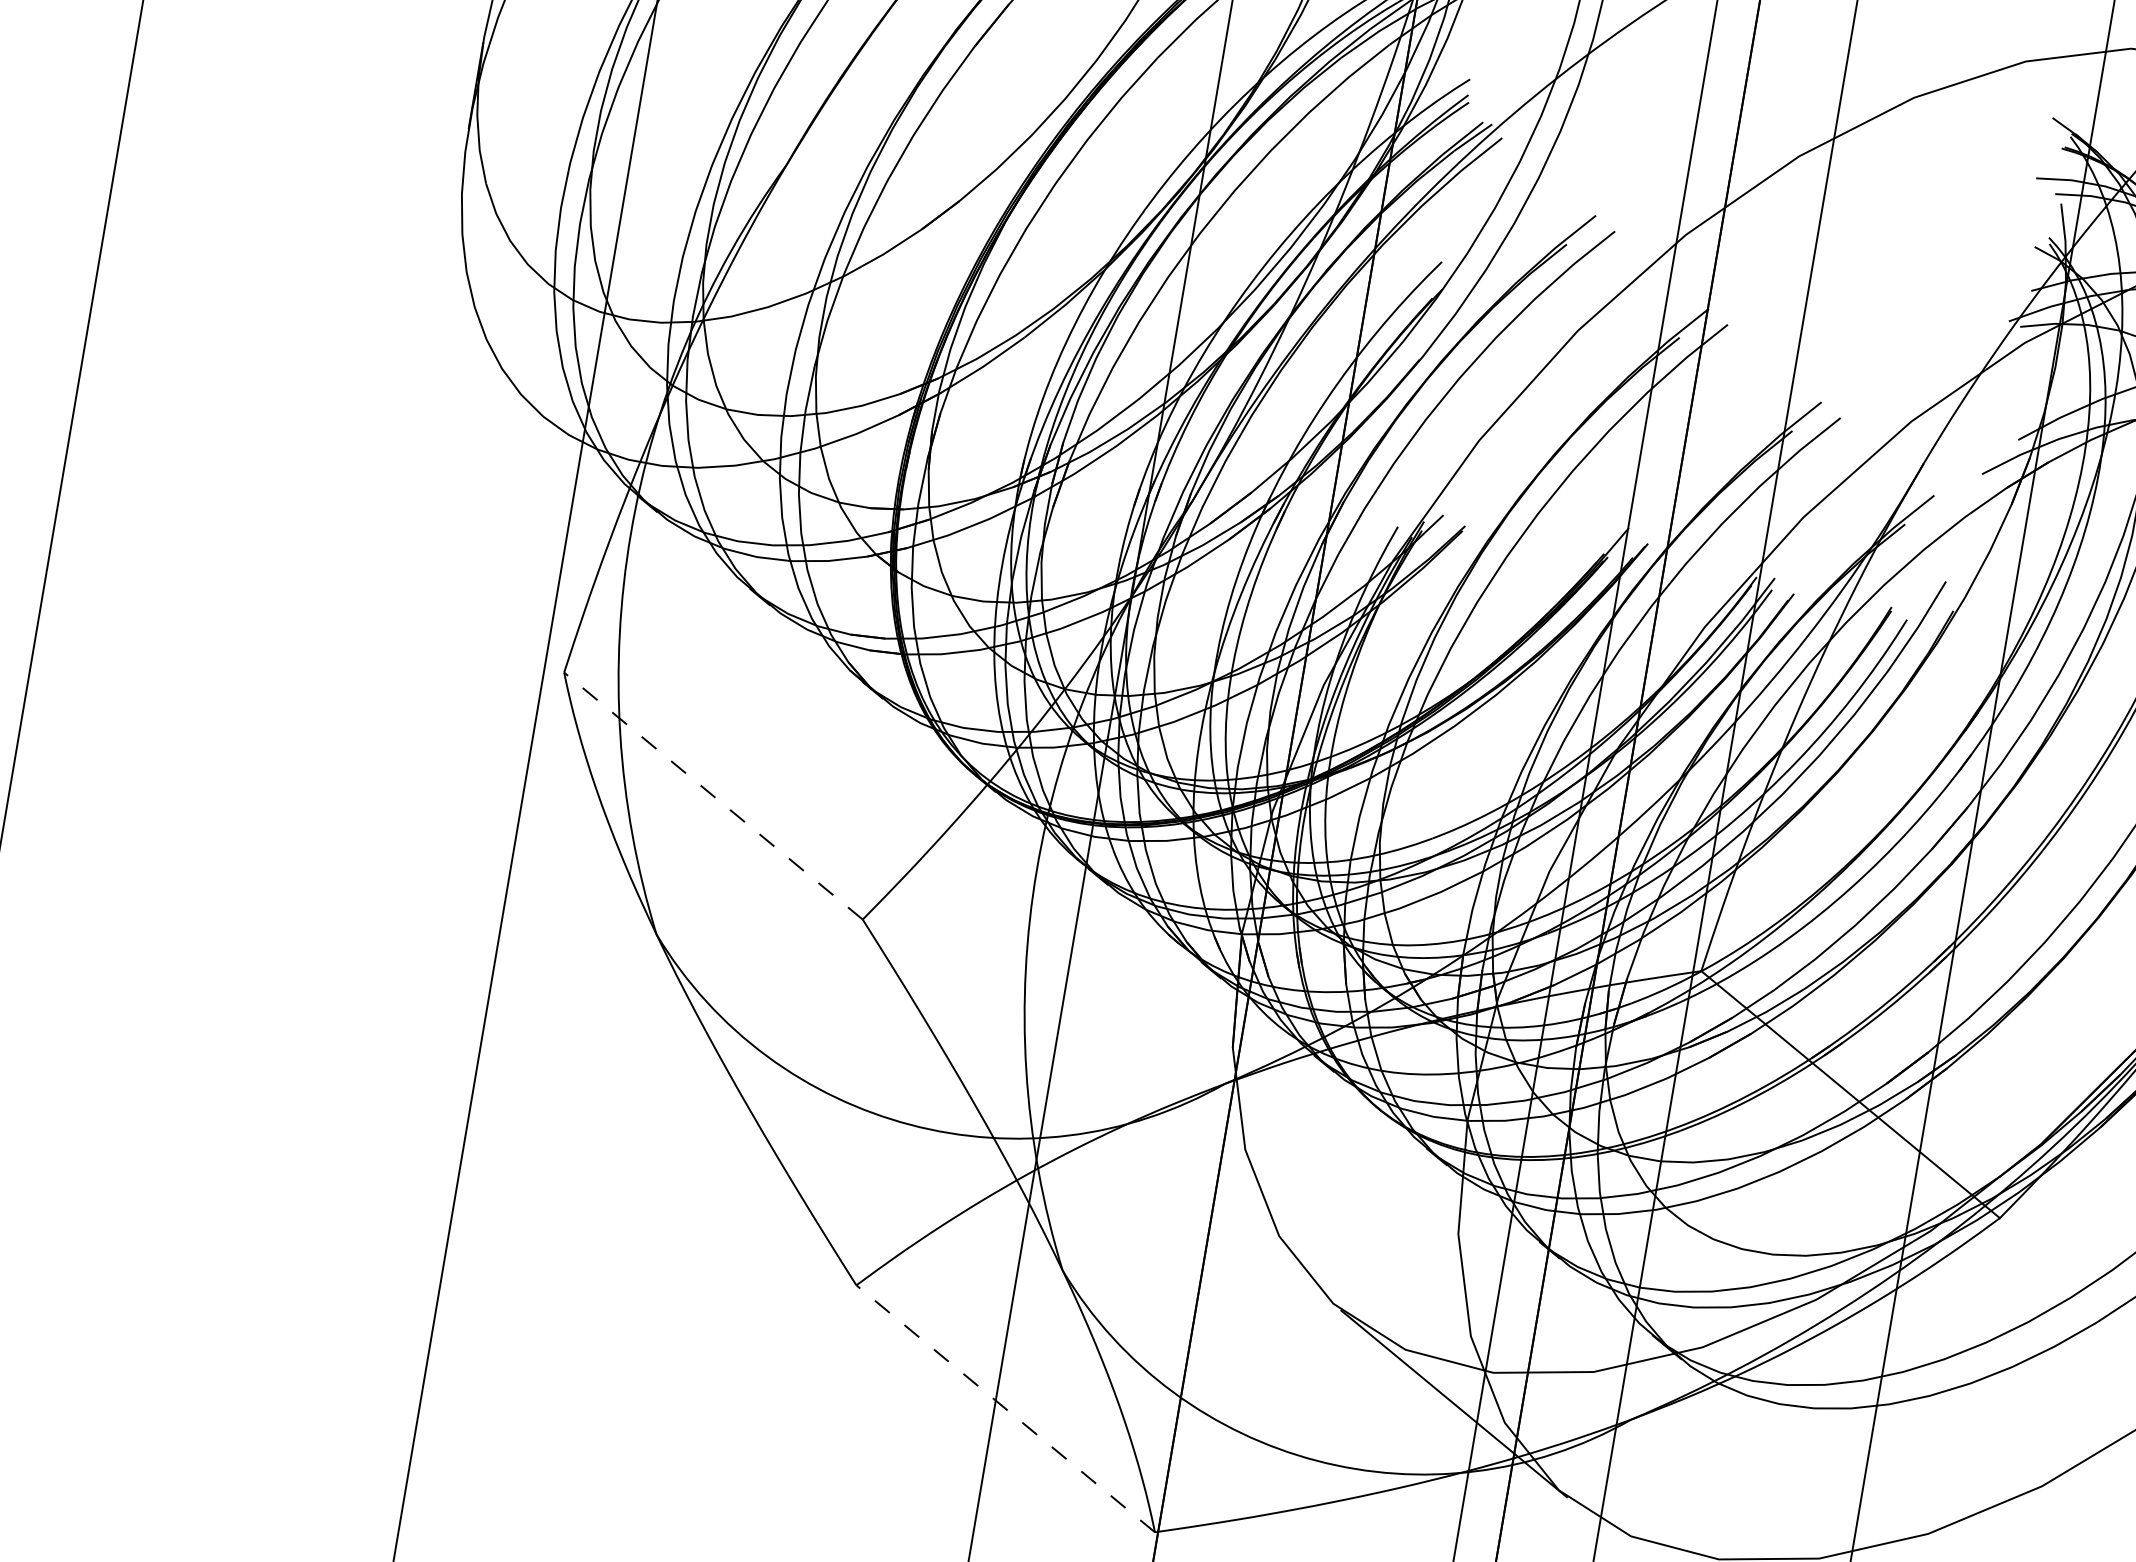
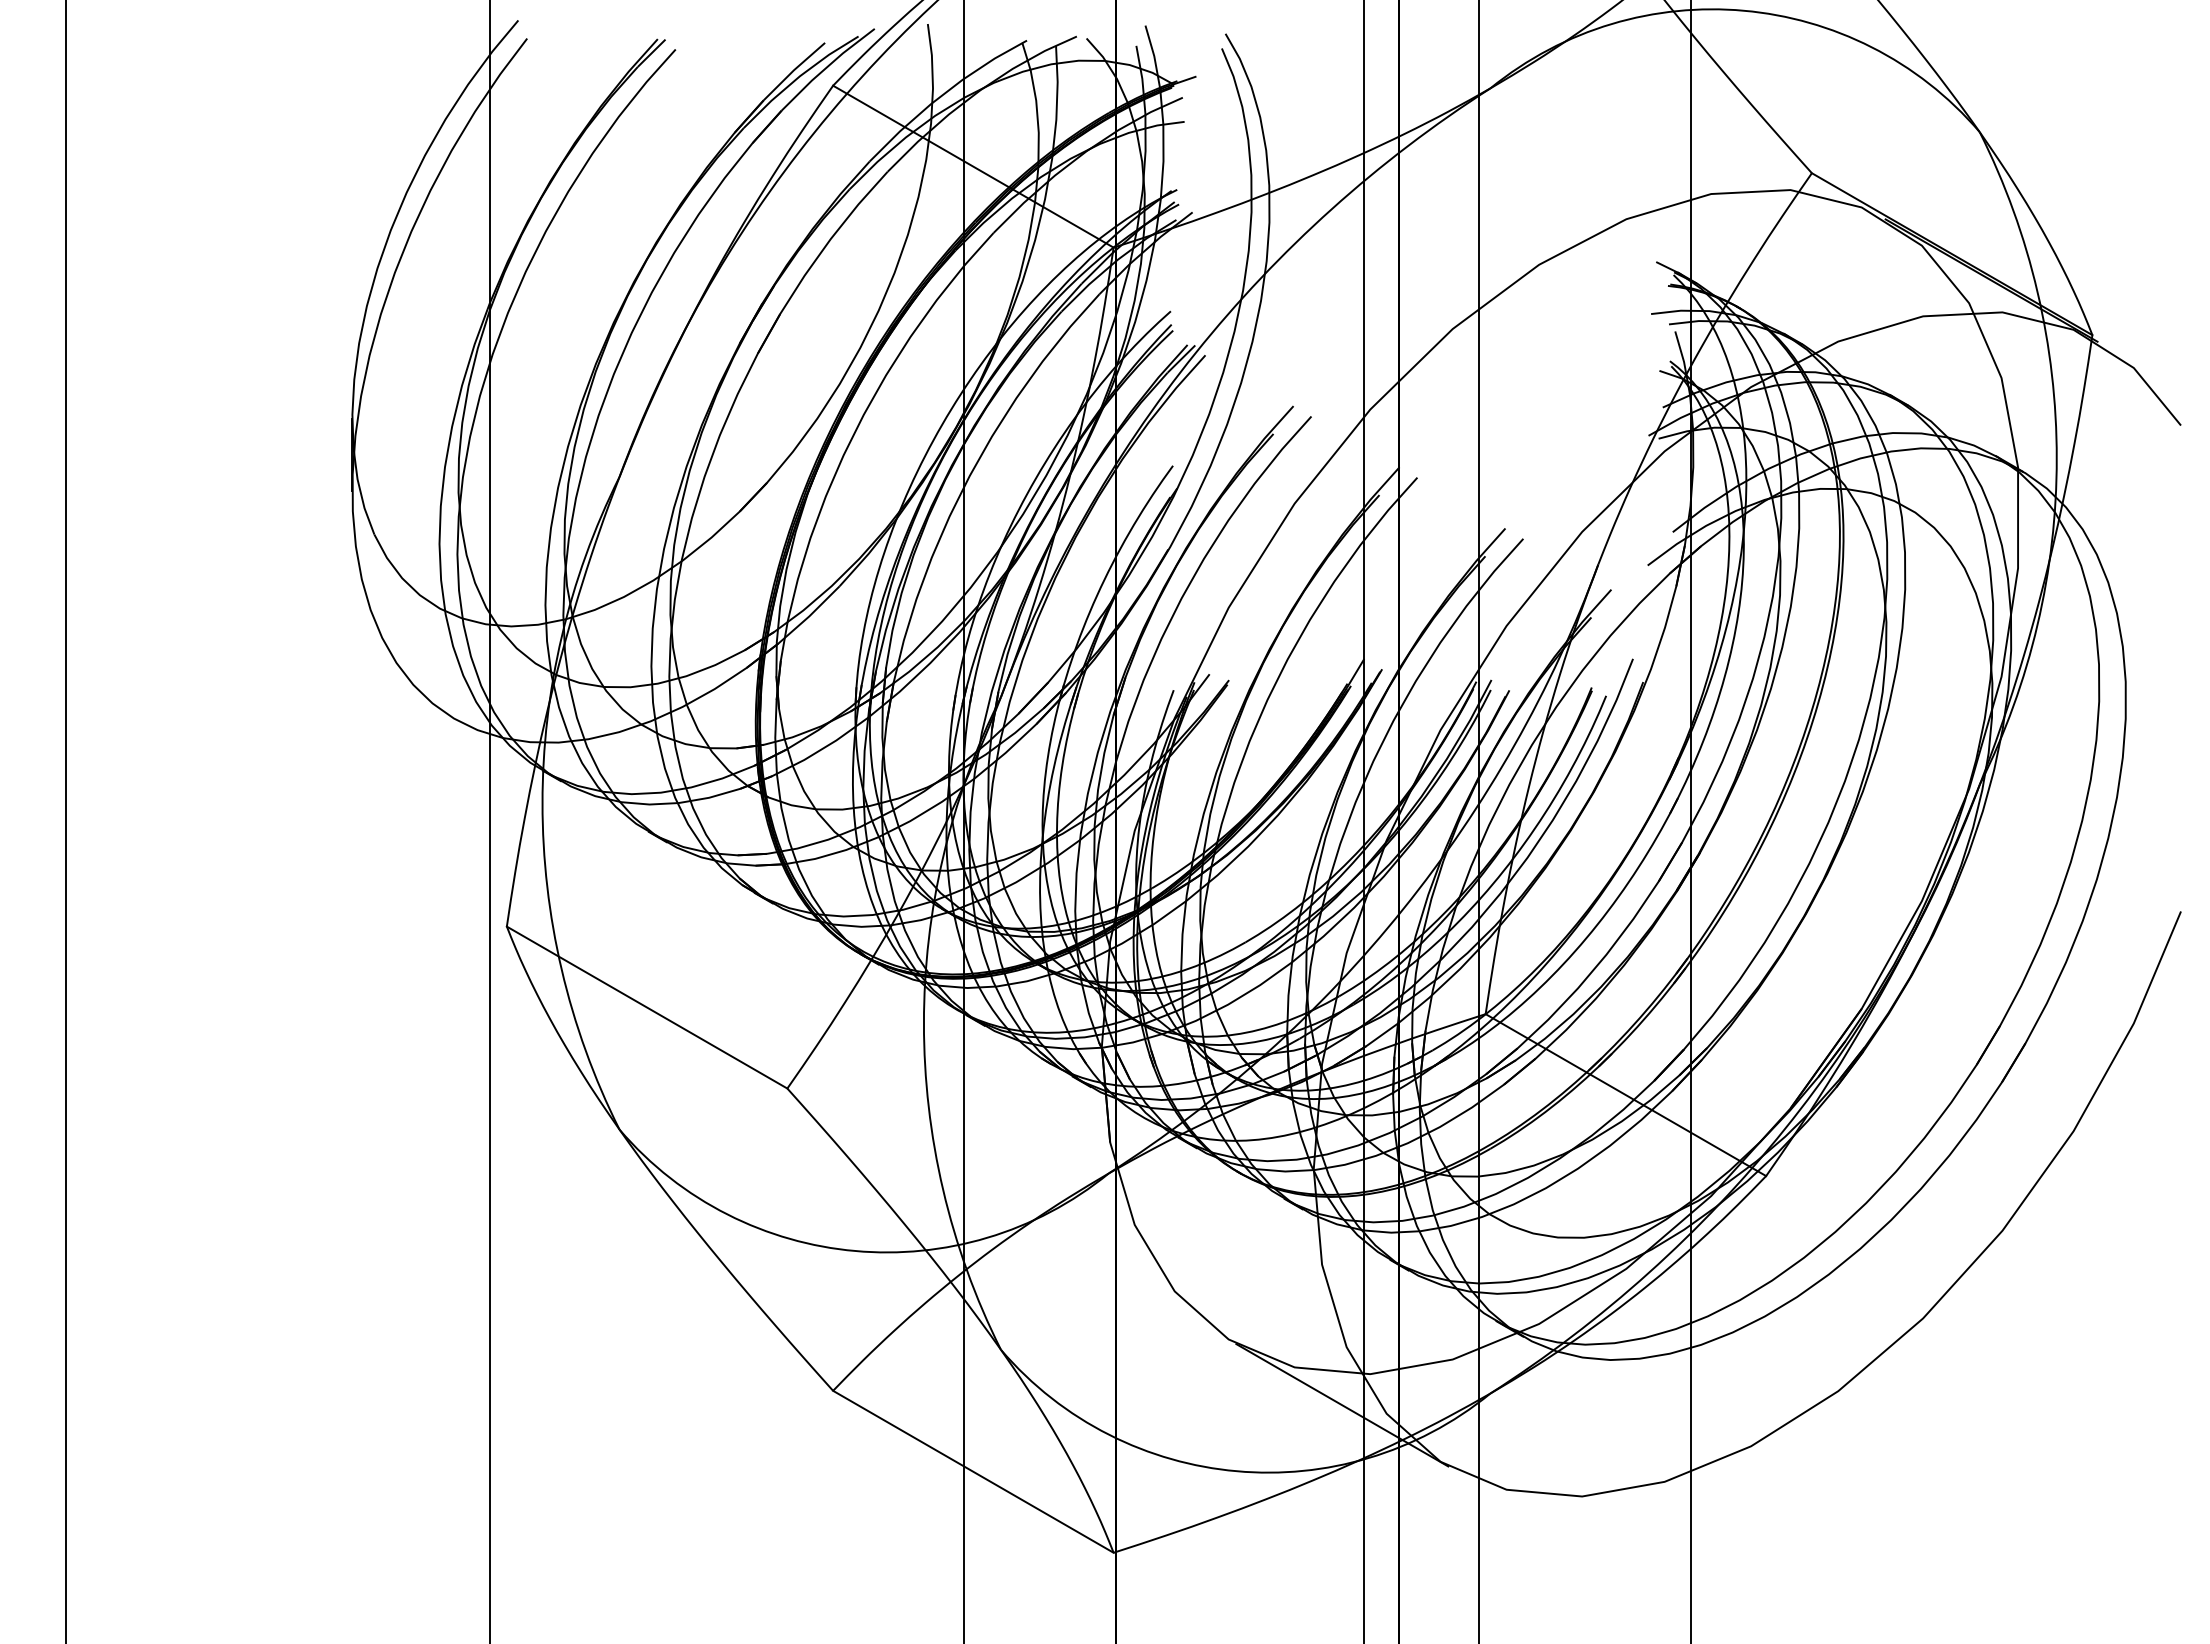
line: (713, 796) -> (647, 1007), dashed -> solid
line: (1005, 1408) -> (973, 1471), dashed -> solid

